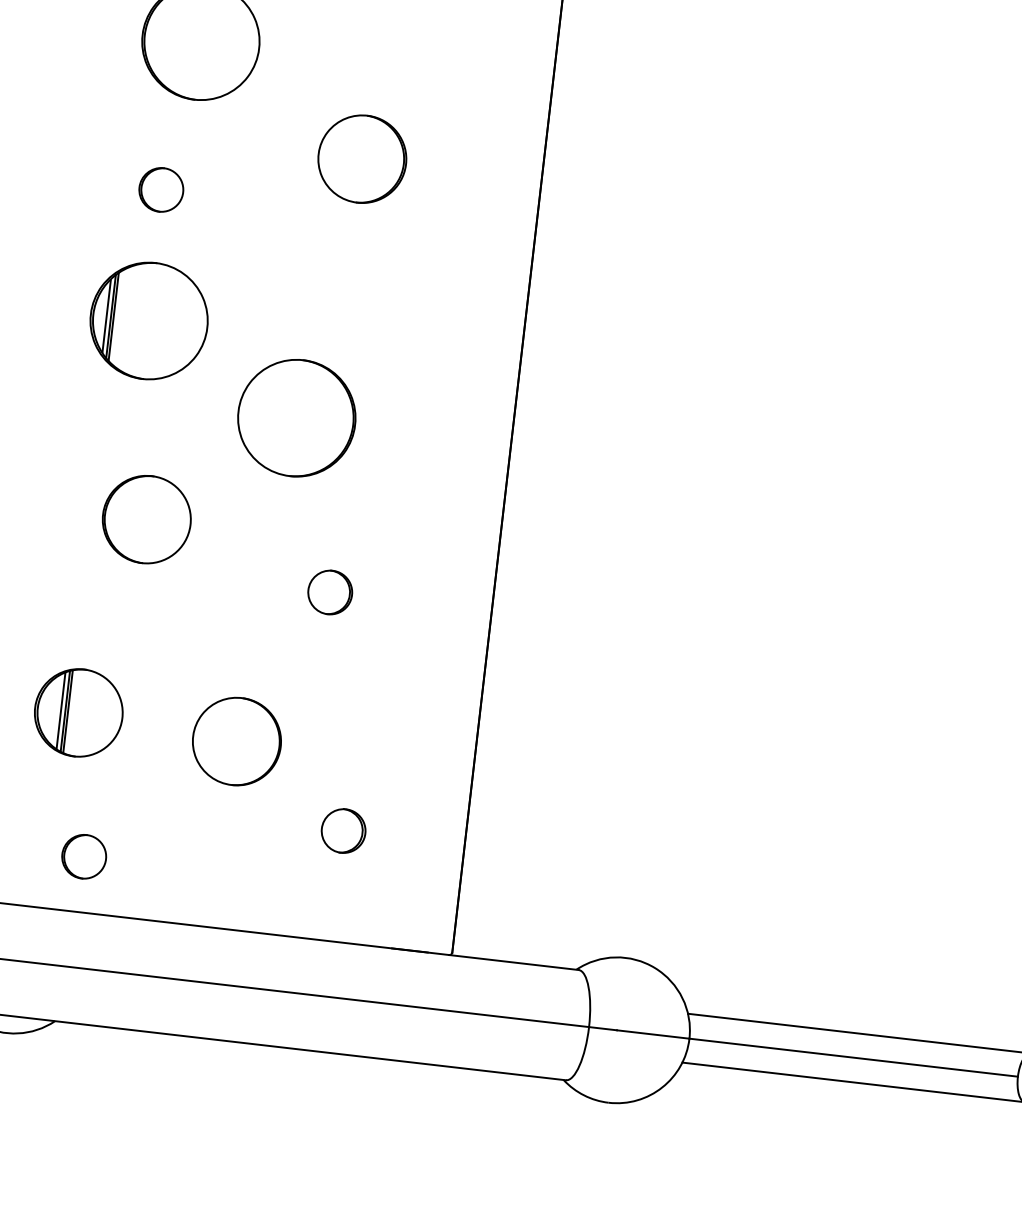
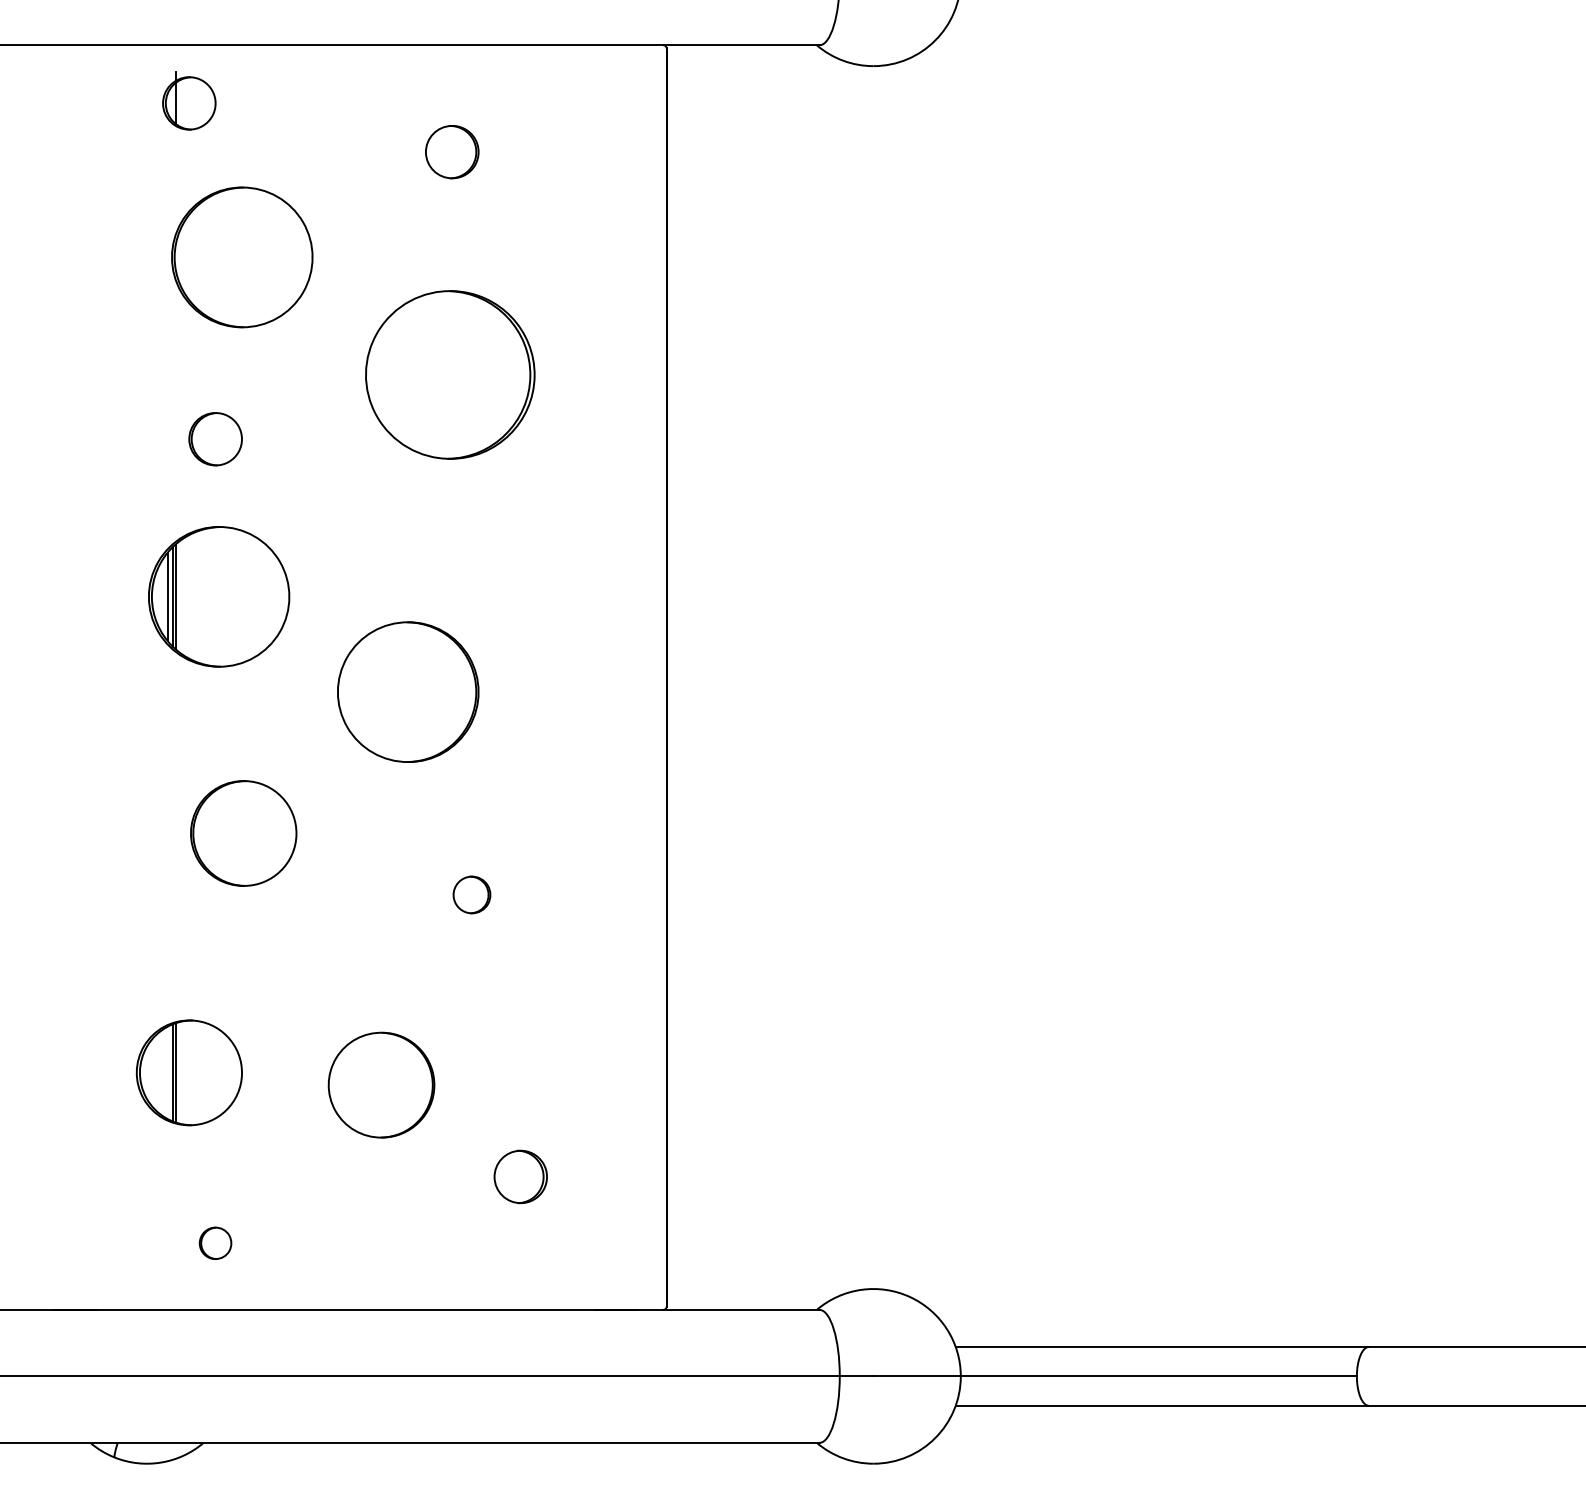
part: (362, 158) -> (450, 374), size x1.6
part: (329, 592) -> (471, 894), size x0.7
line: (60, 710) -> (167, 1072), removed
part: (84, 856) -> (215, 1243), size x0.6

